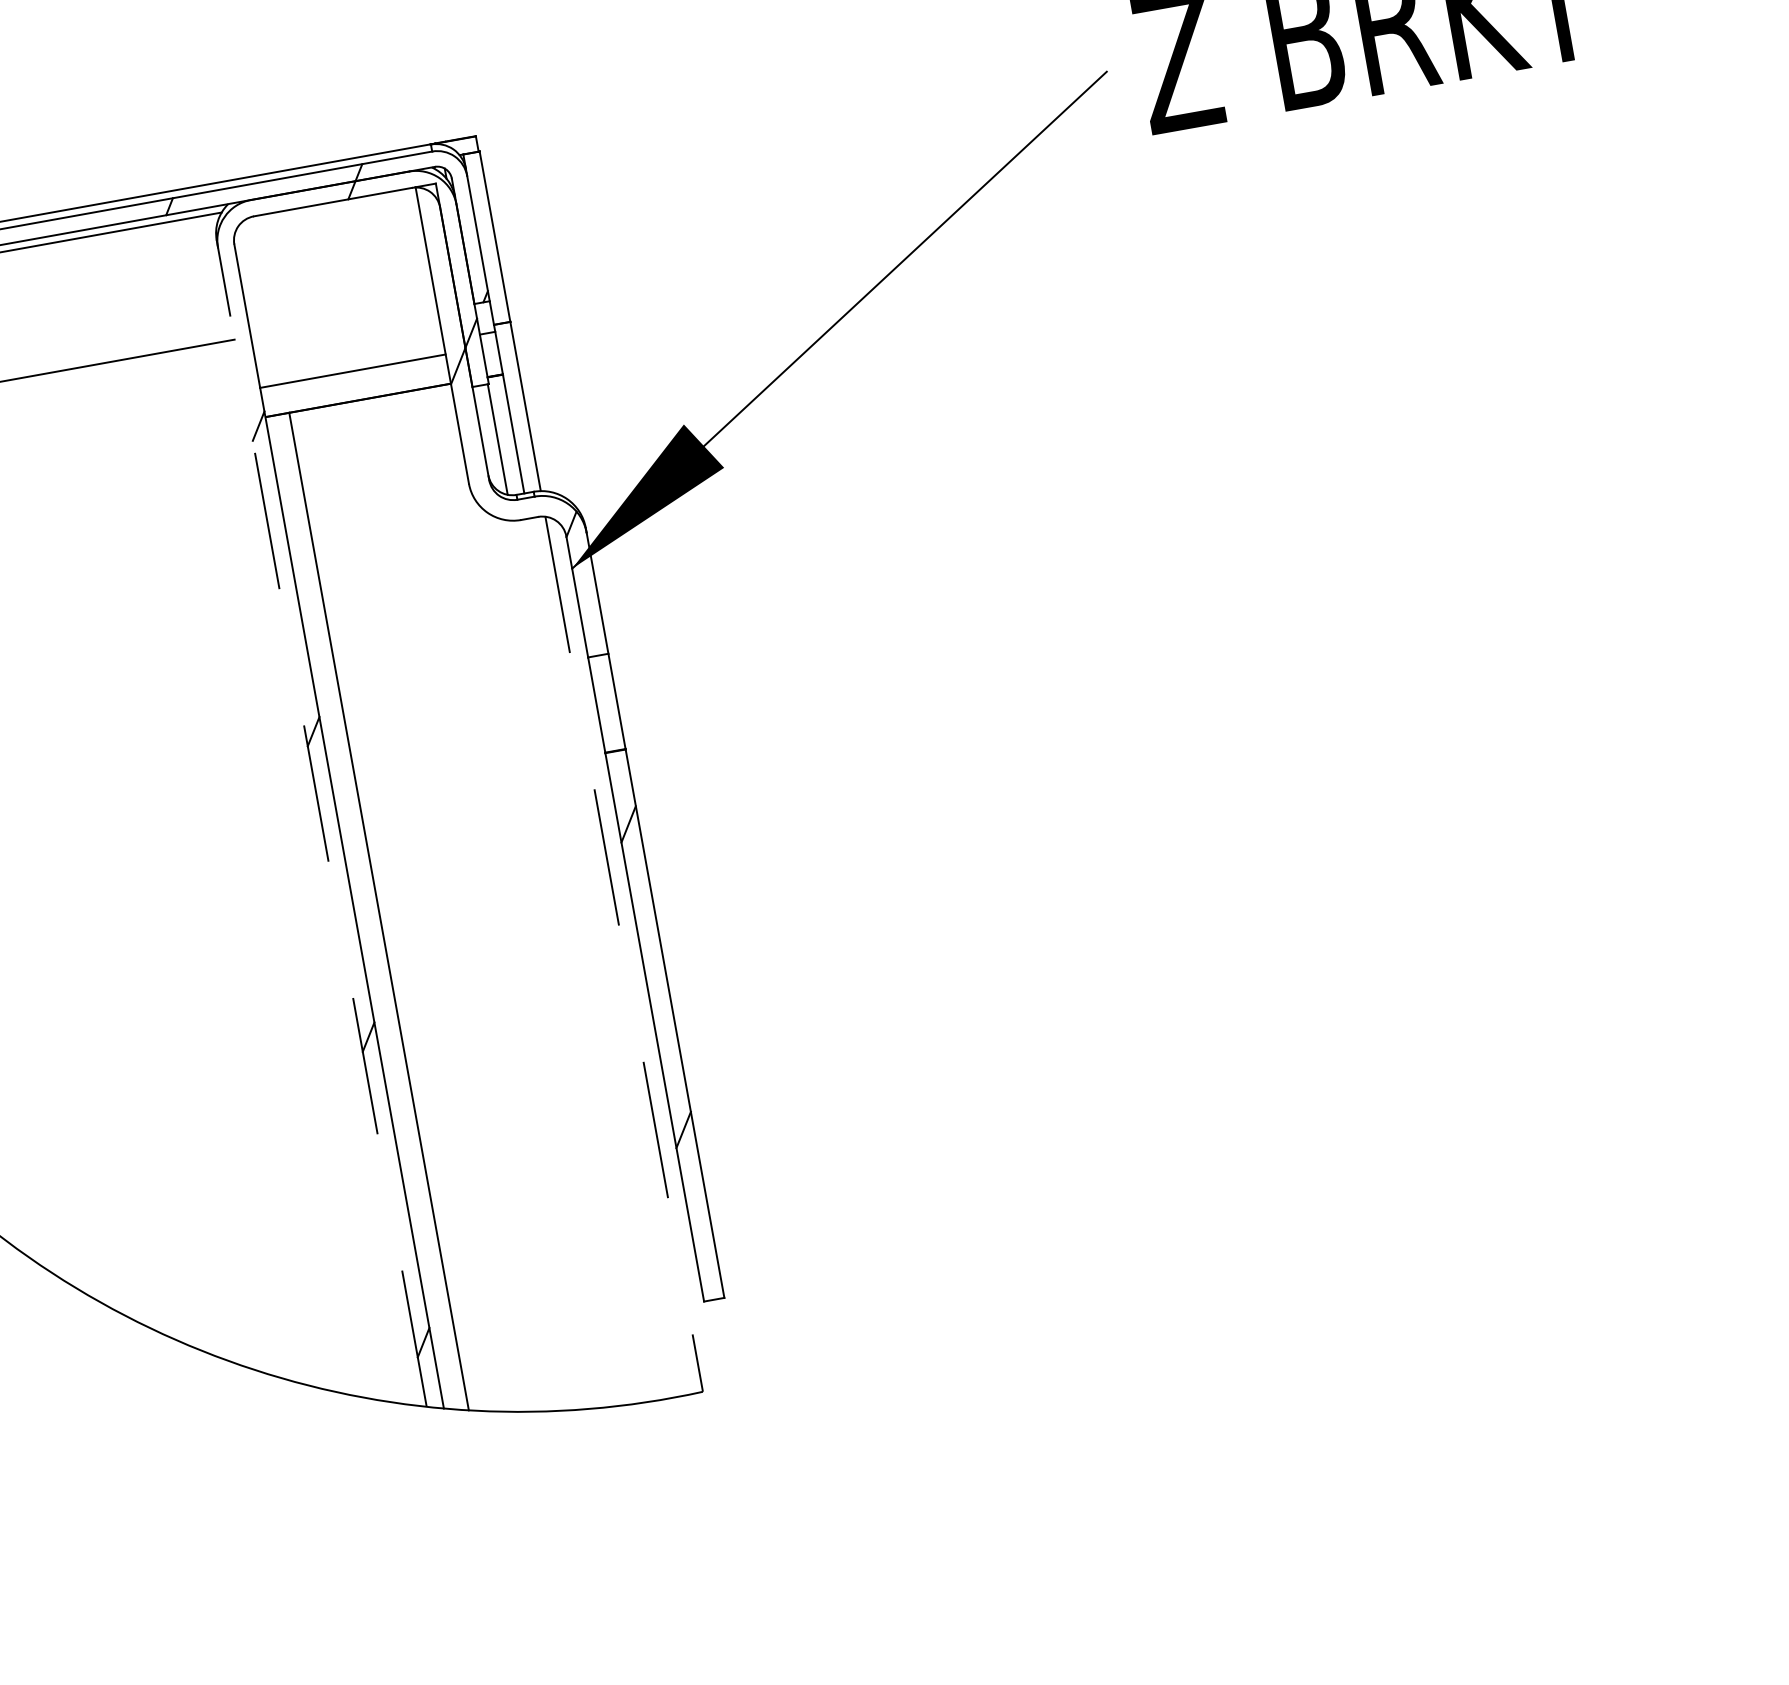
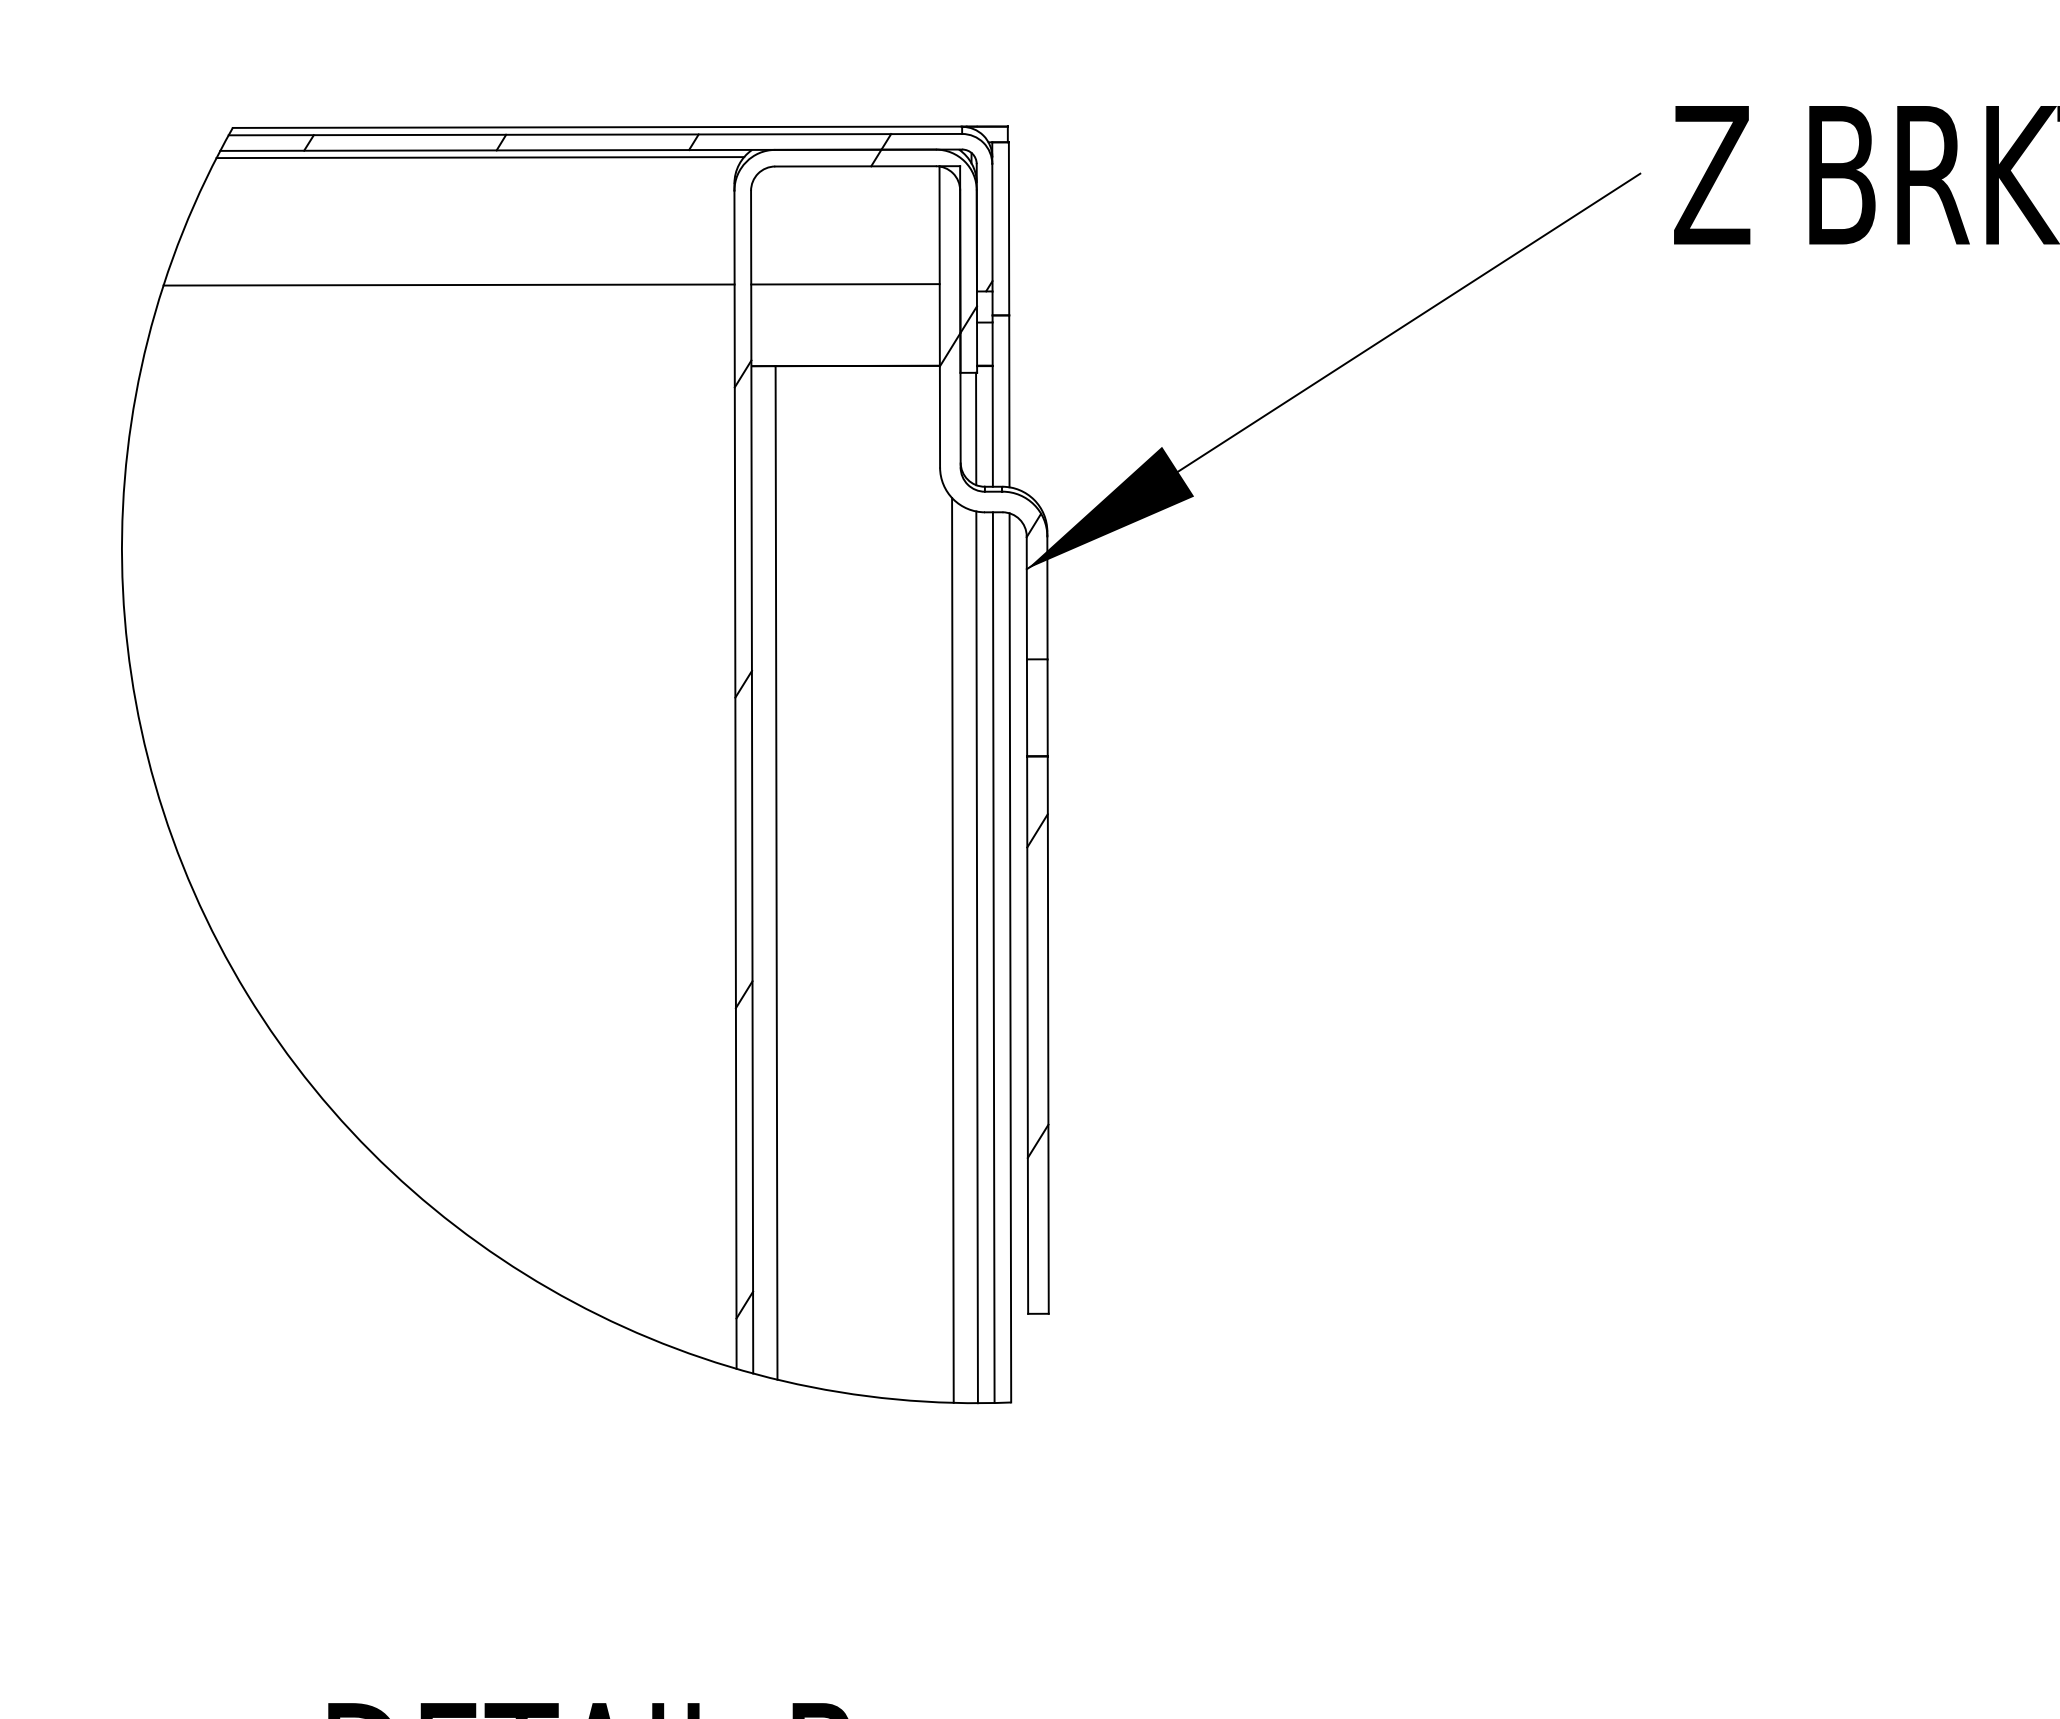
line: (352, 371) -> (845, 284), moved
line: (322, 826) -> (735, 779), dashed -> solid
line: (624, 953) -> (1010, 957), dashed -> solid
line: (607, 956) -> (993, 957), added
line: (565, 957) -> (952, 950), added
line: (590, 959) -> (976, 957), added

